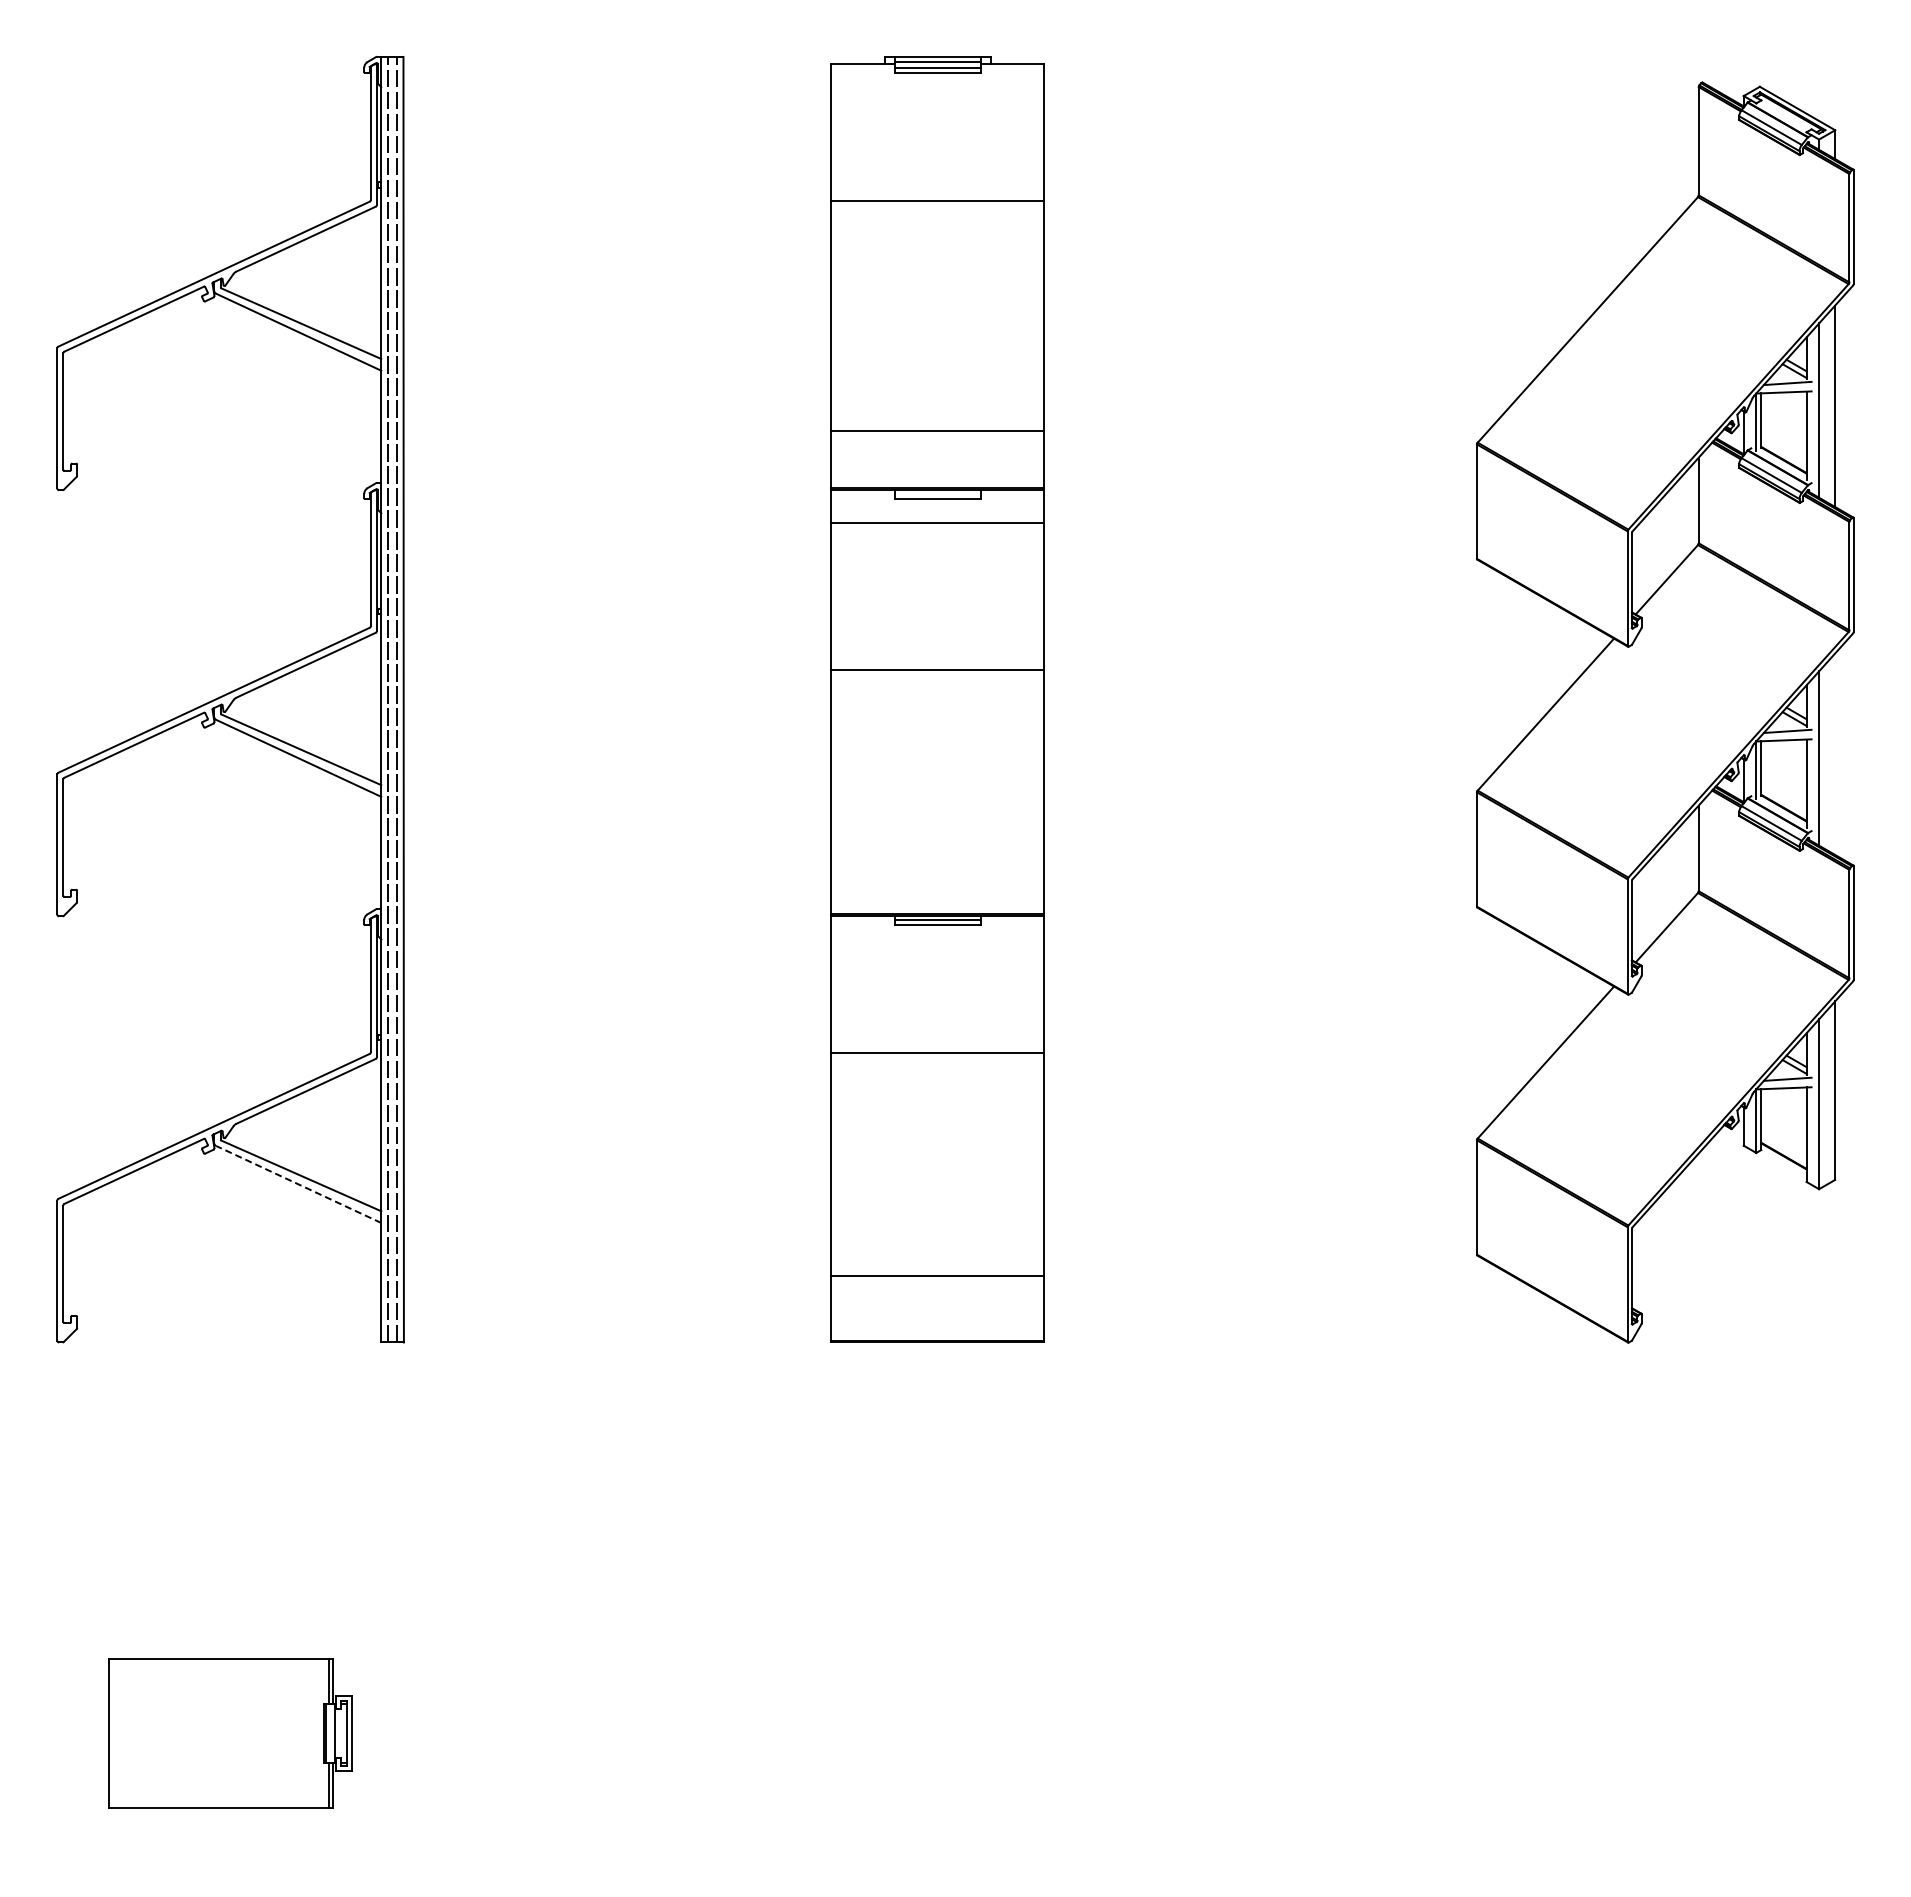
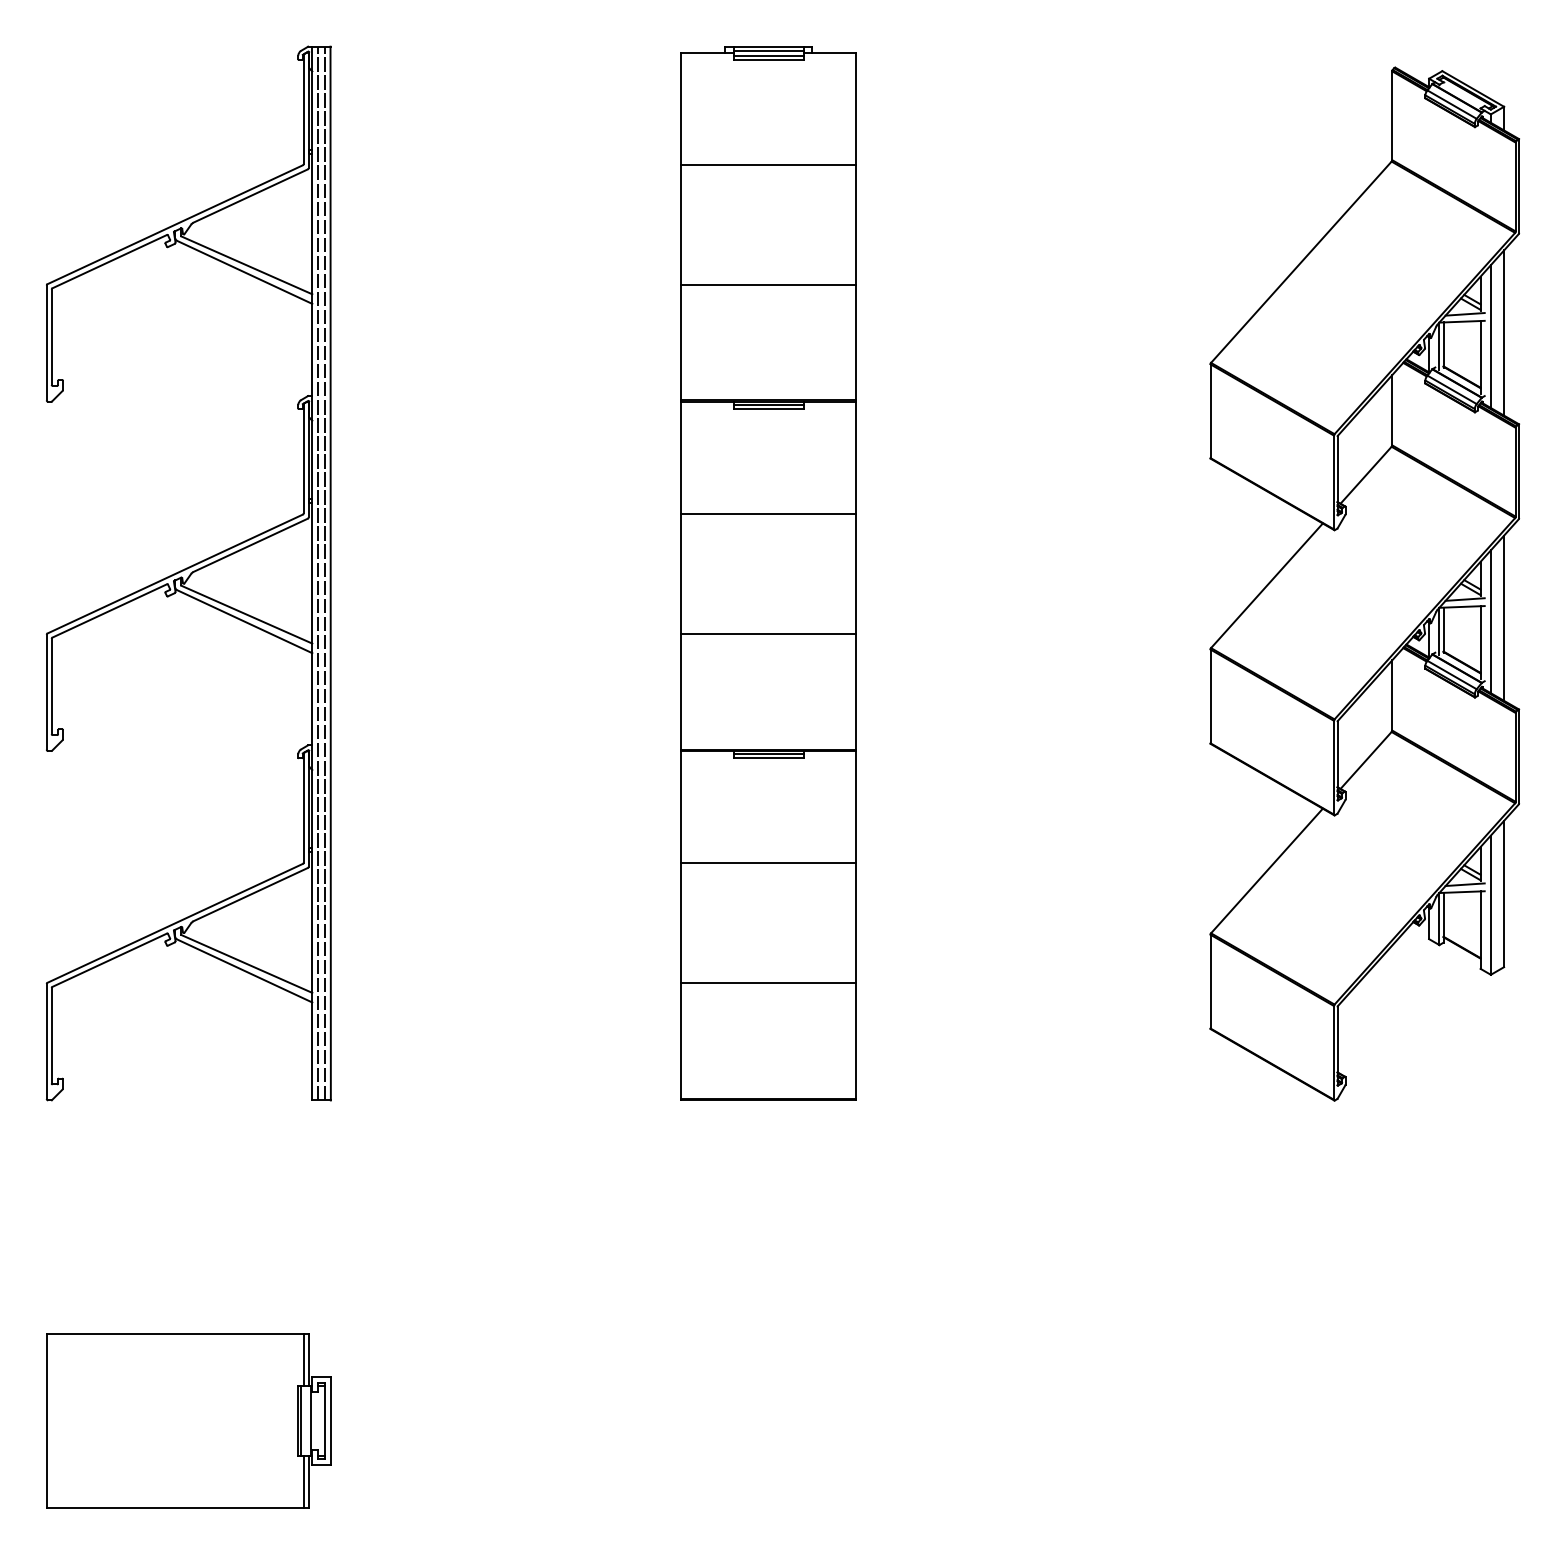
line: (937, 431) -> (768, 284), moved
line: (937, 494) -> (768, 405), added
line: (937, 523) -> (768, 514), moved
line: (937, 670) -> (768, 634), moved
line: (1835, 753) -> (1504, 617), added
line: (298, 1184) -> (244, 970), dashed -> solid
line: (937, 1275) -> (768, 983), moved
part: (230, 1733) -> (188, 1420), size x1.43

